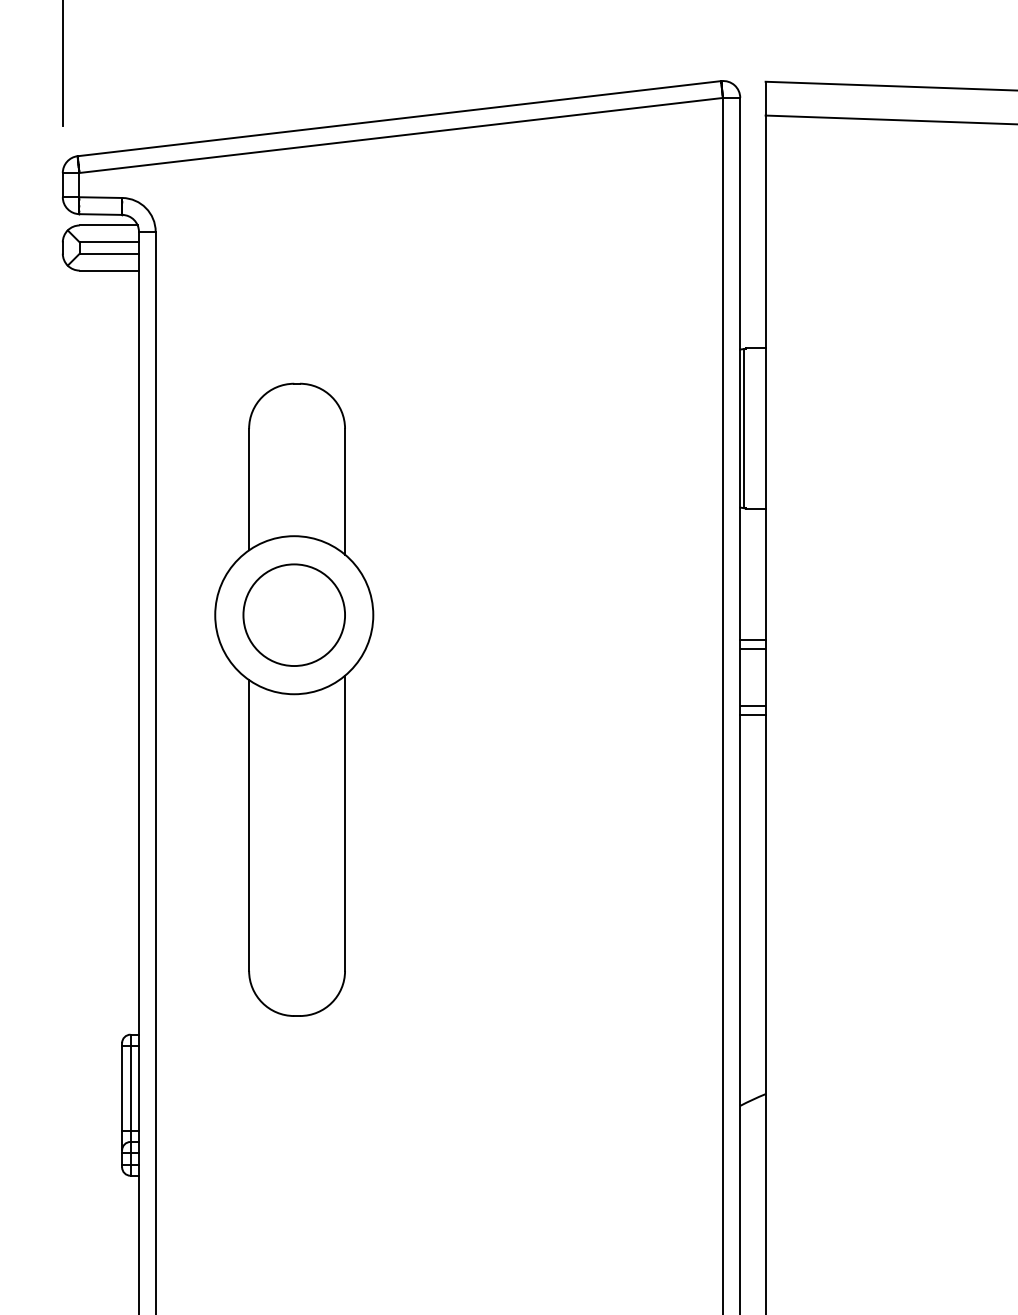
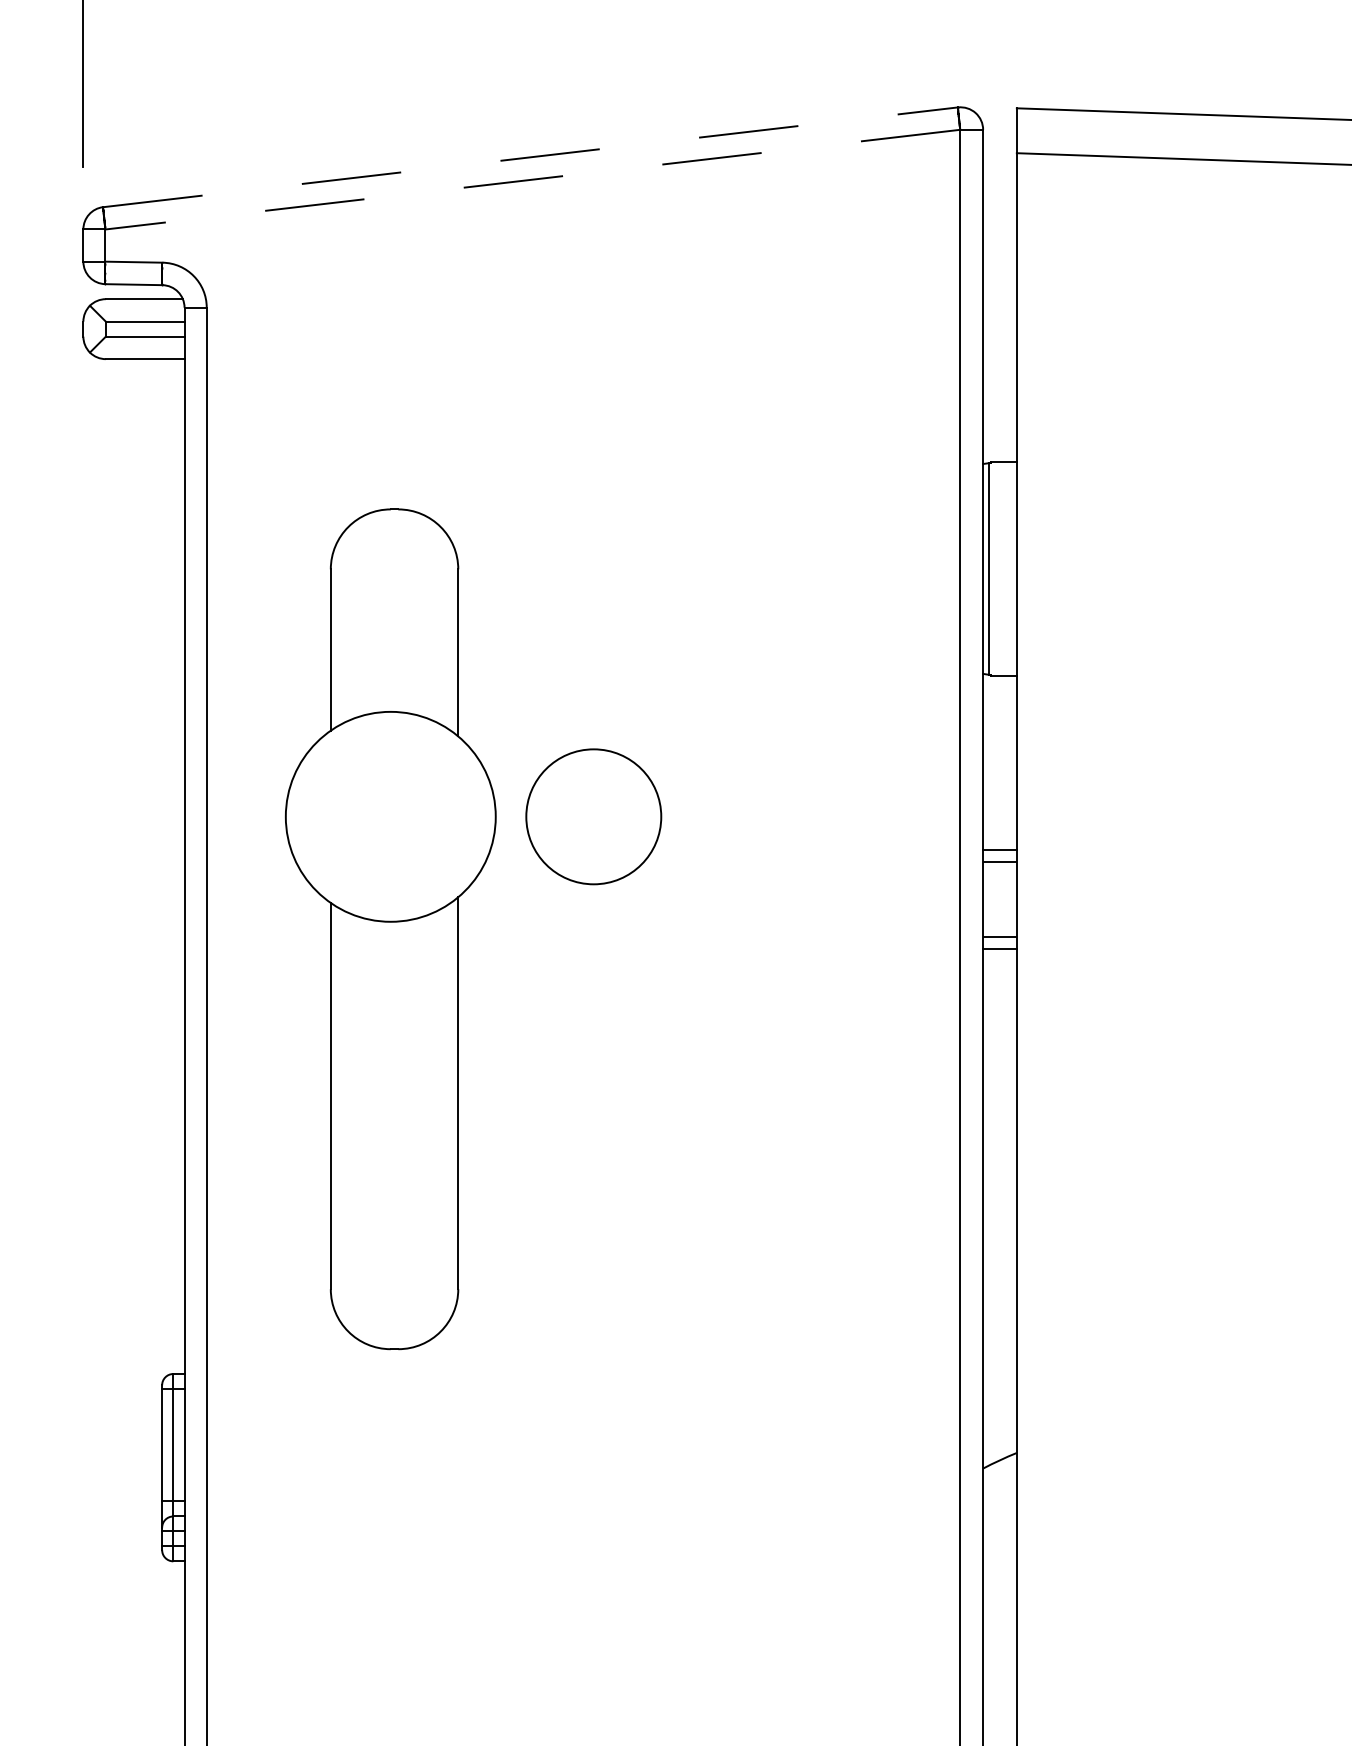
line: (400, 118) -> (531, 157), solid -> dashed
line: (400, 135) -> (532, 179), solid -> dashed
circle: (294, 614) -> (593, 816), moved

